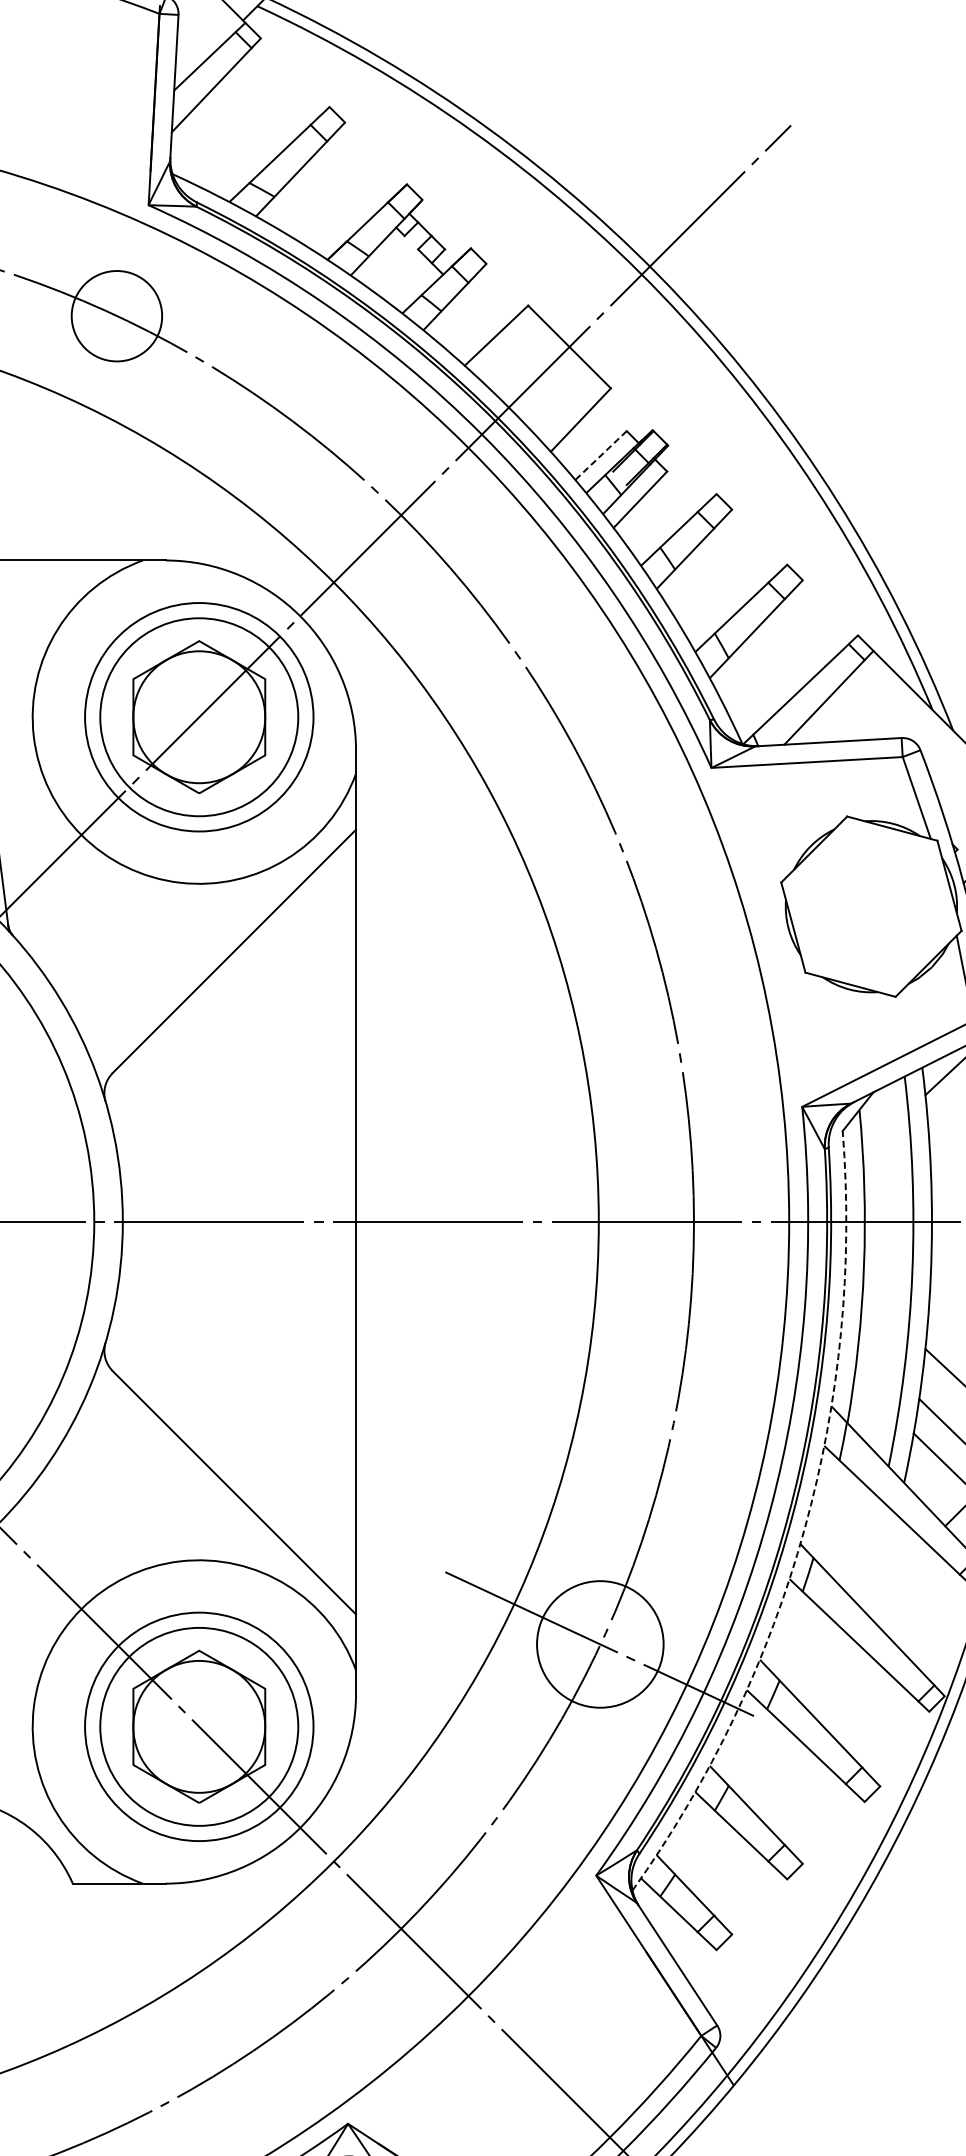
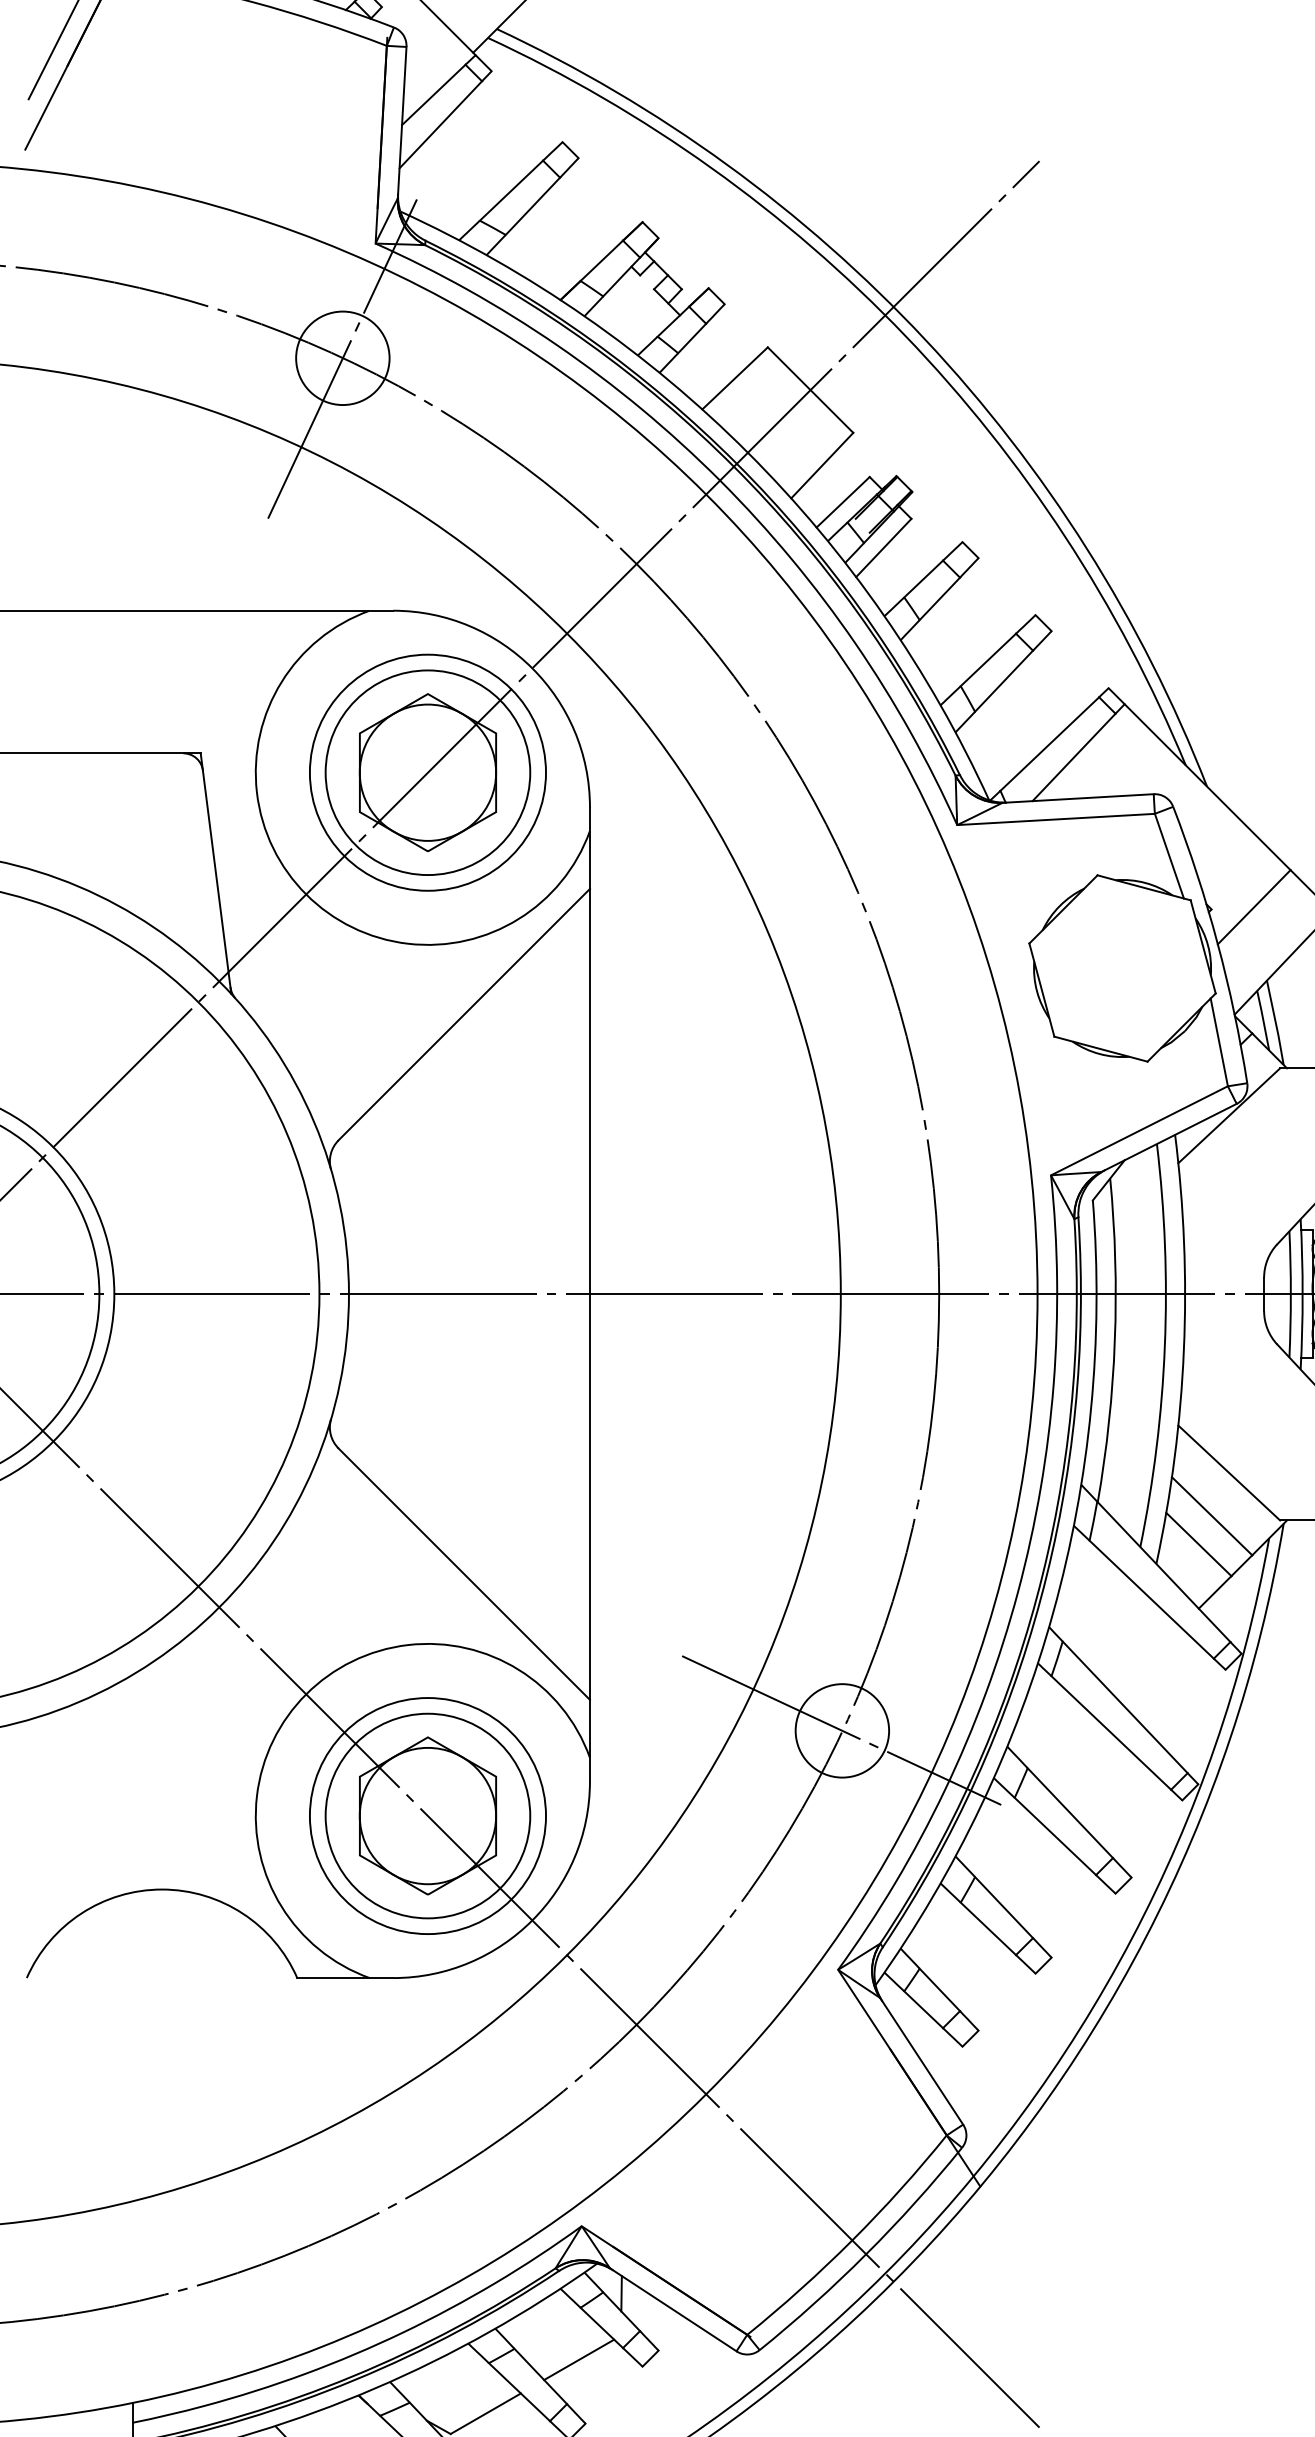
line: (116, 316) -> (342, 358), added
line: (601, 455) -> (843, 502), dashed -> solid
arc: (804, 1529) -> (1053, 1612), dashed -> solid
circle: (600, 1644) -> (842, 1730), size x0.71

